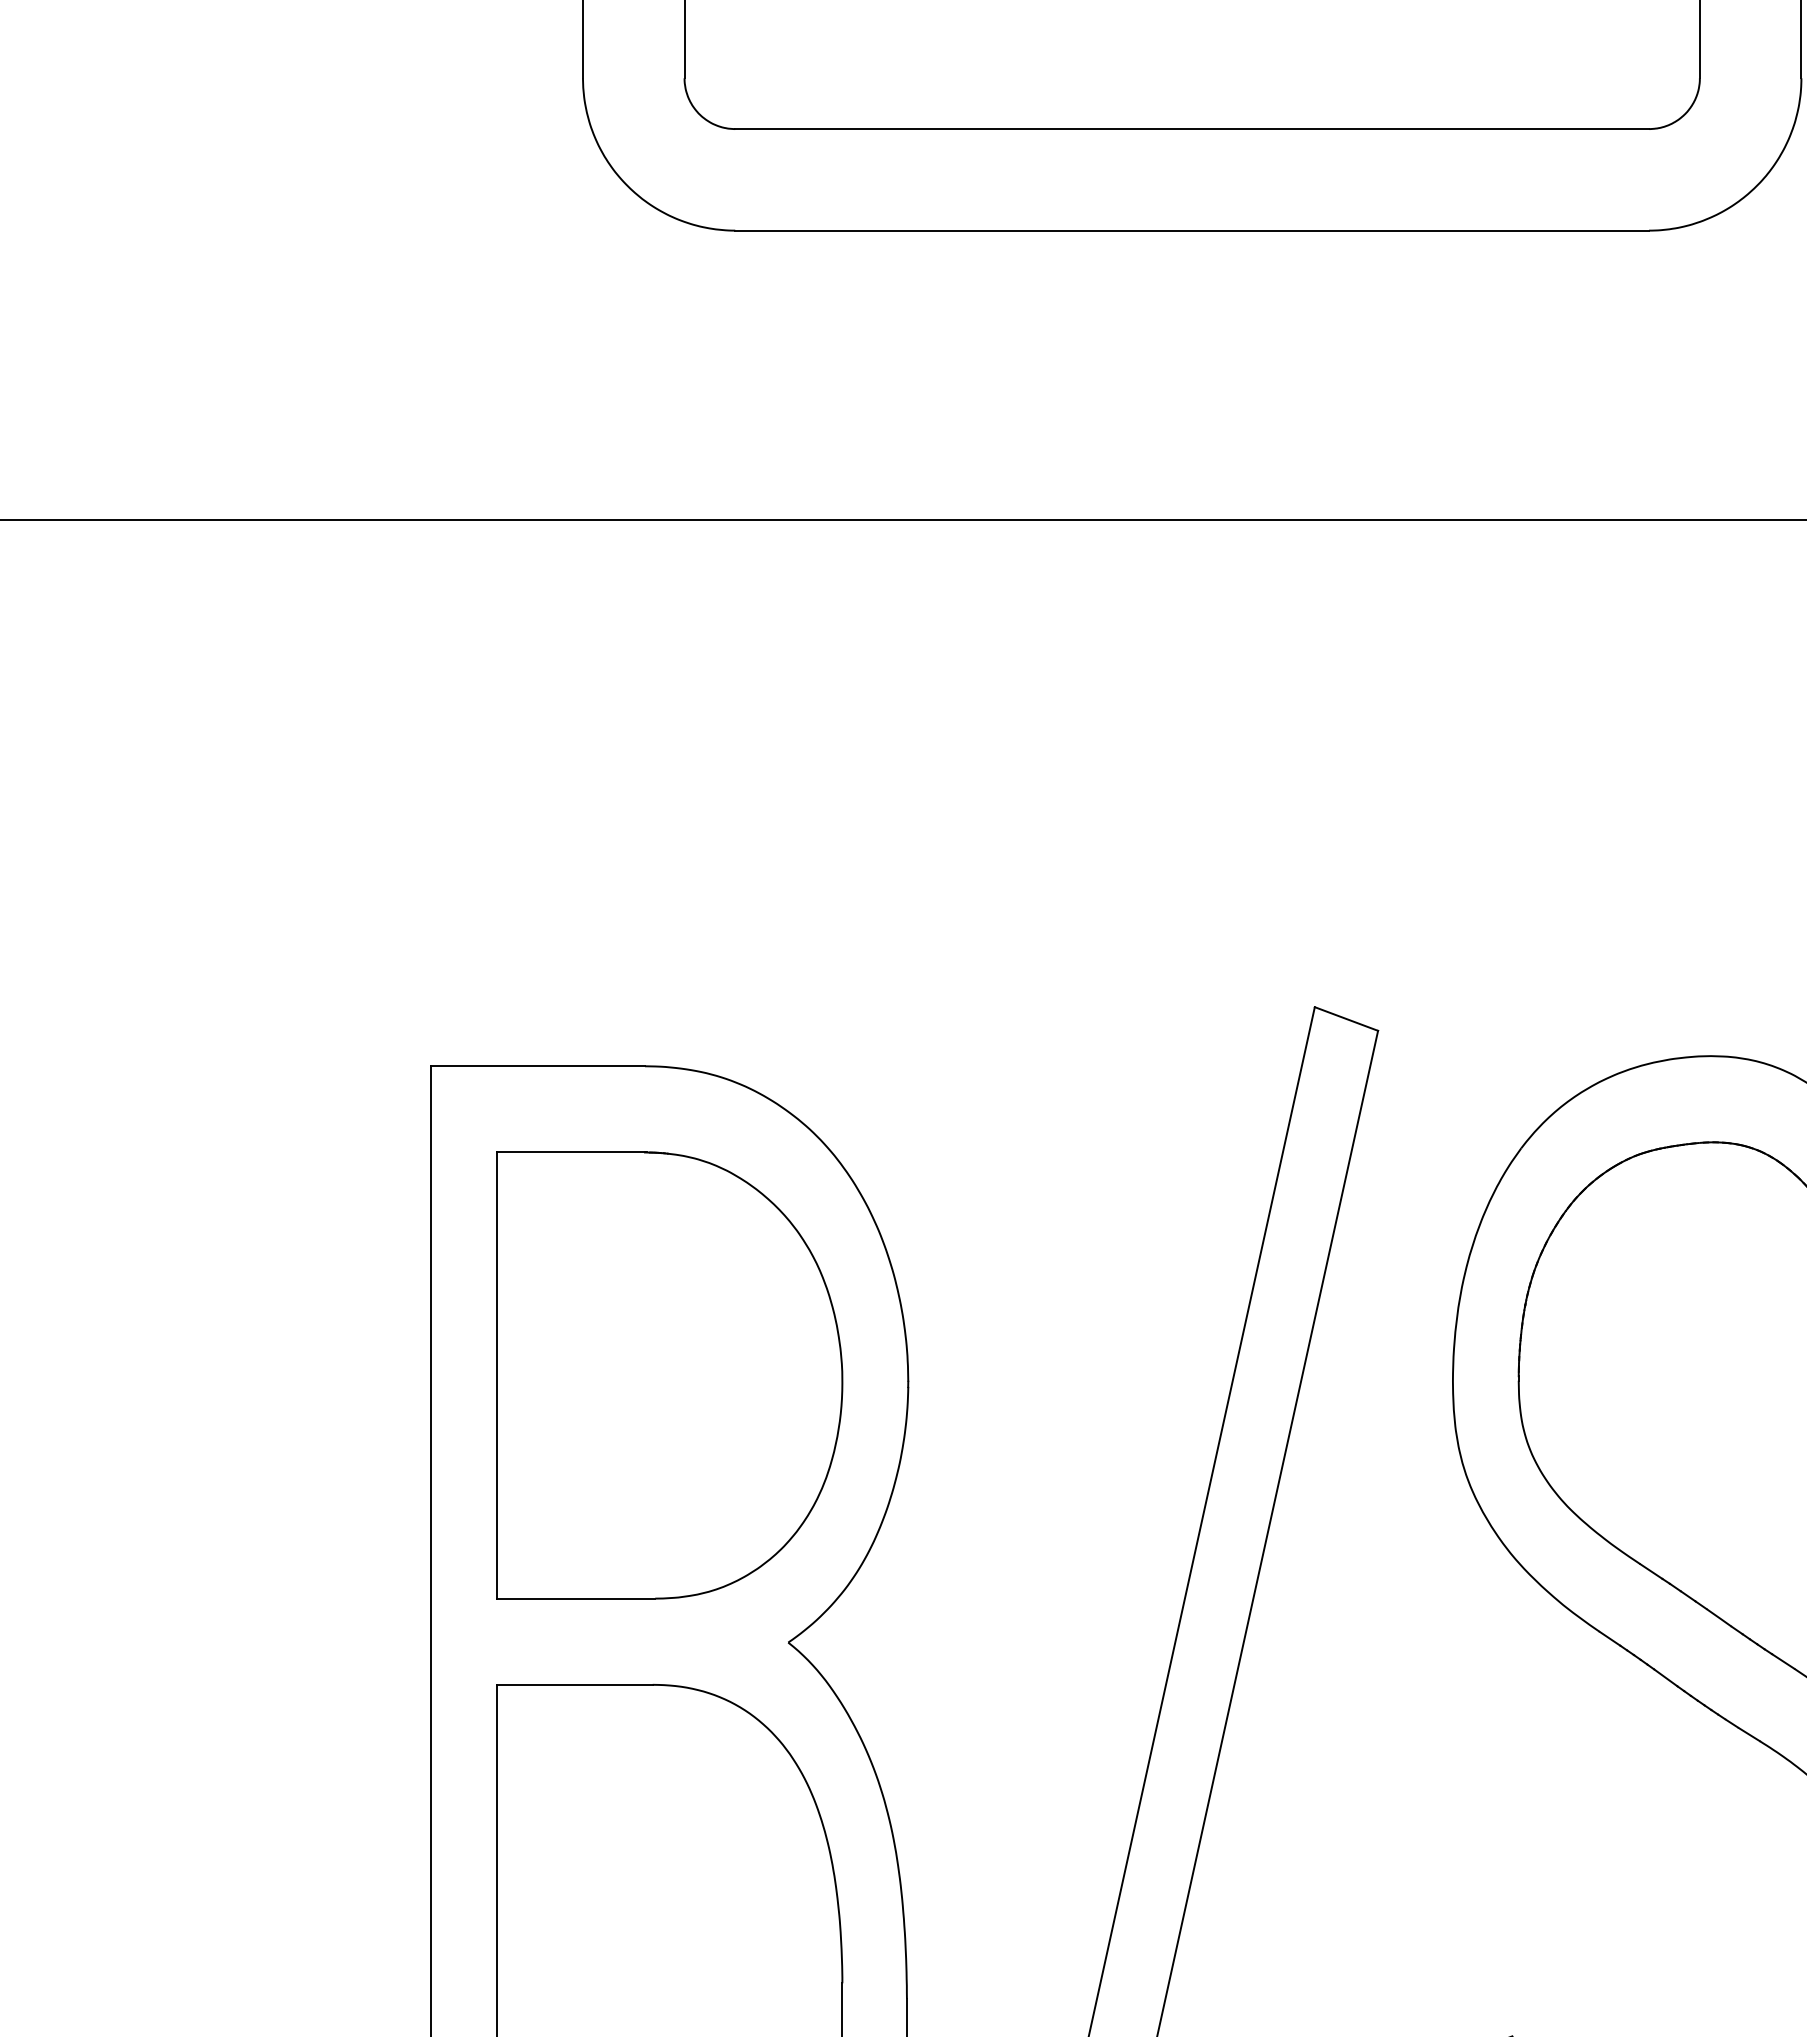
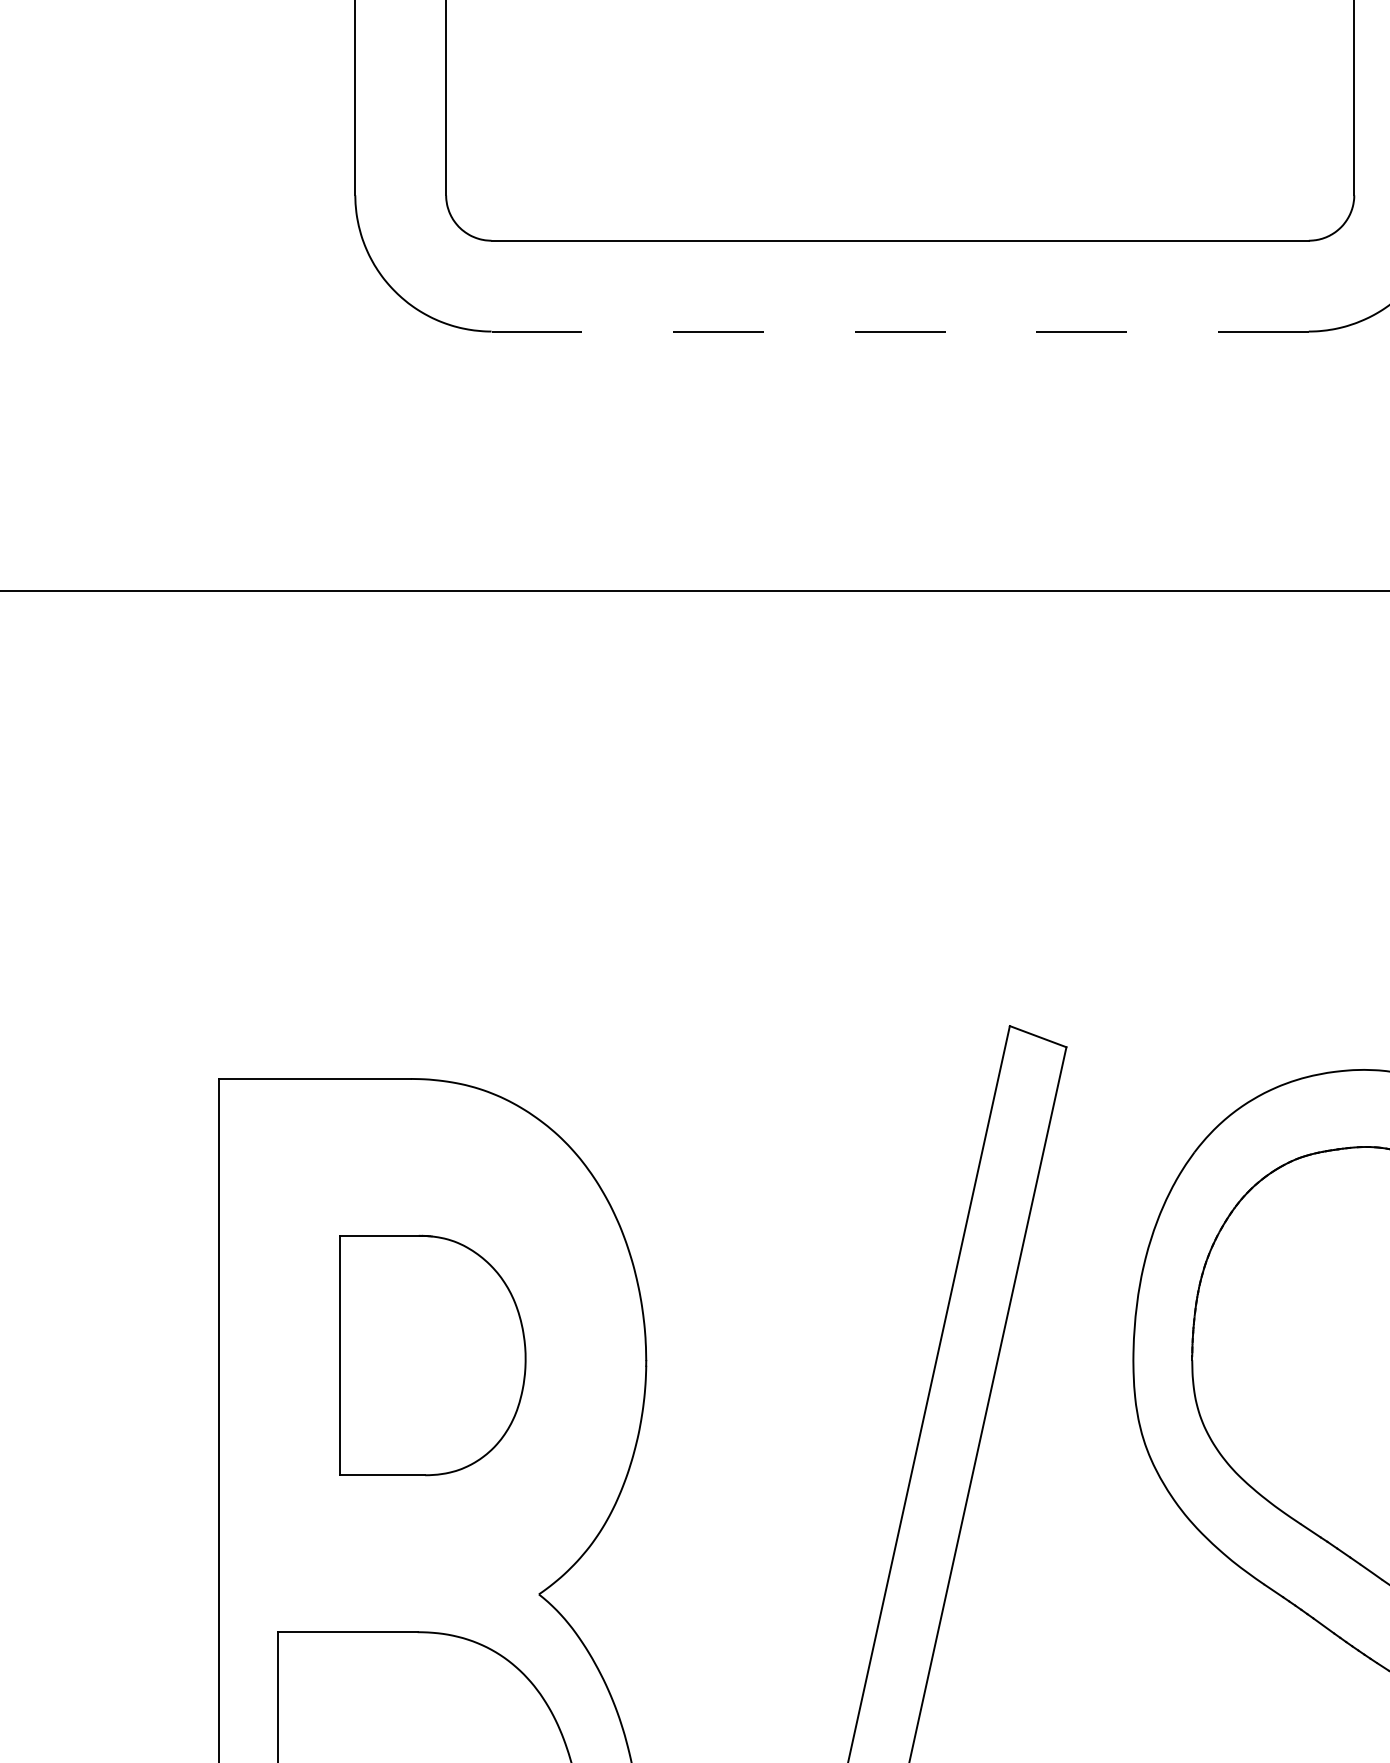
line: (1192, 230) -> (900, 331), solid -> dashed
part: (669, 1375) -> (432, 1355), size x0.6

